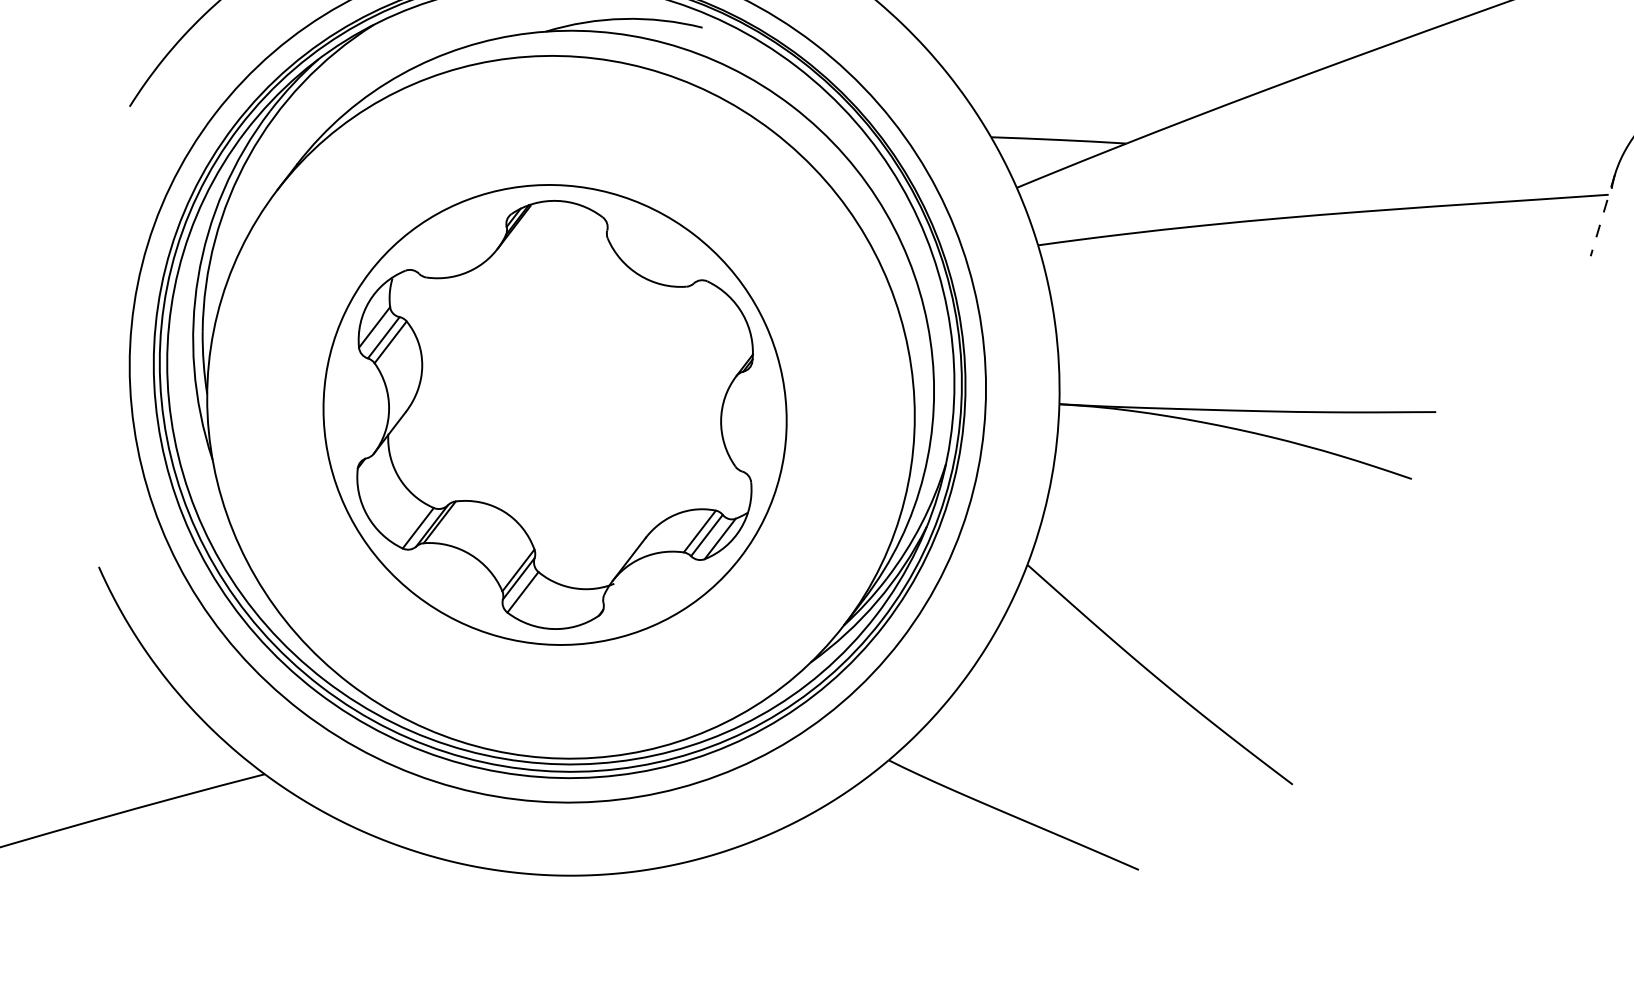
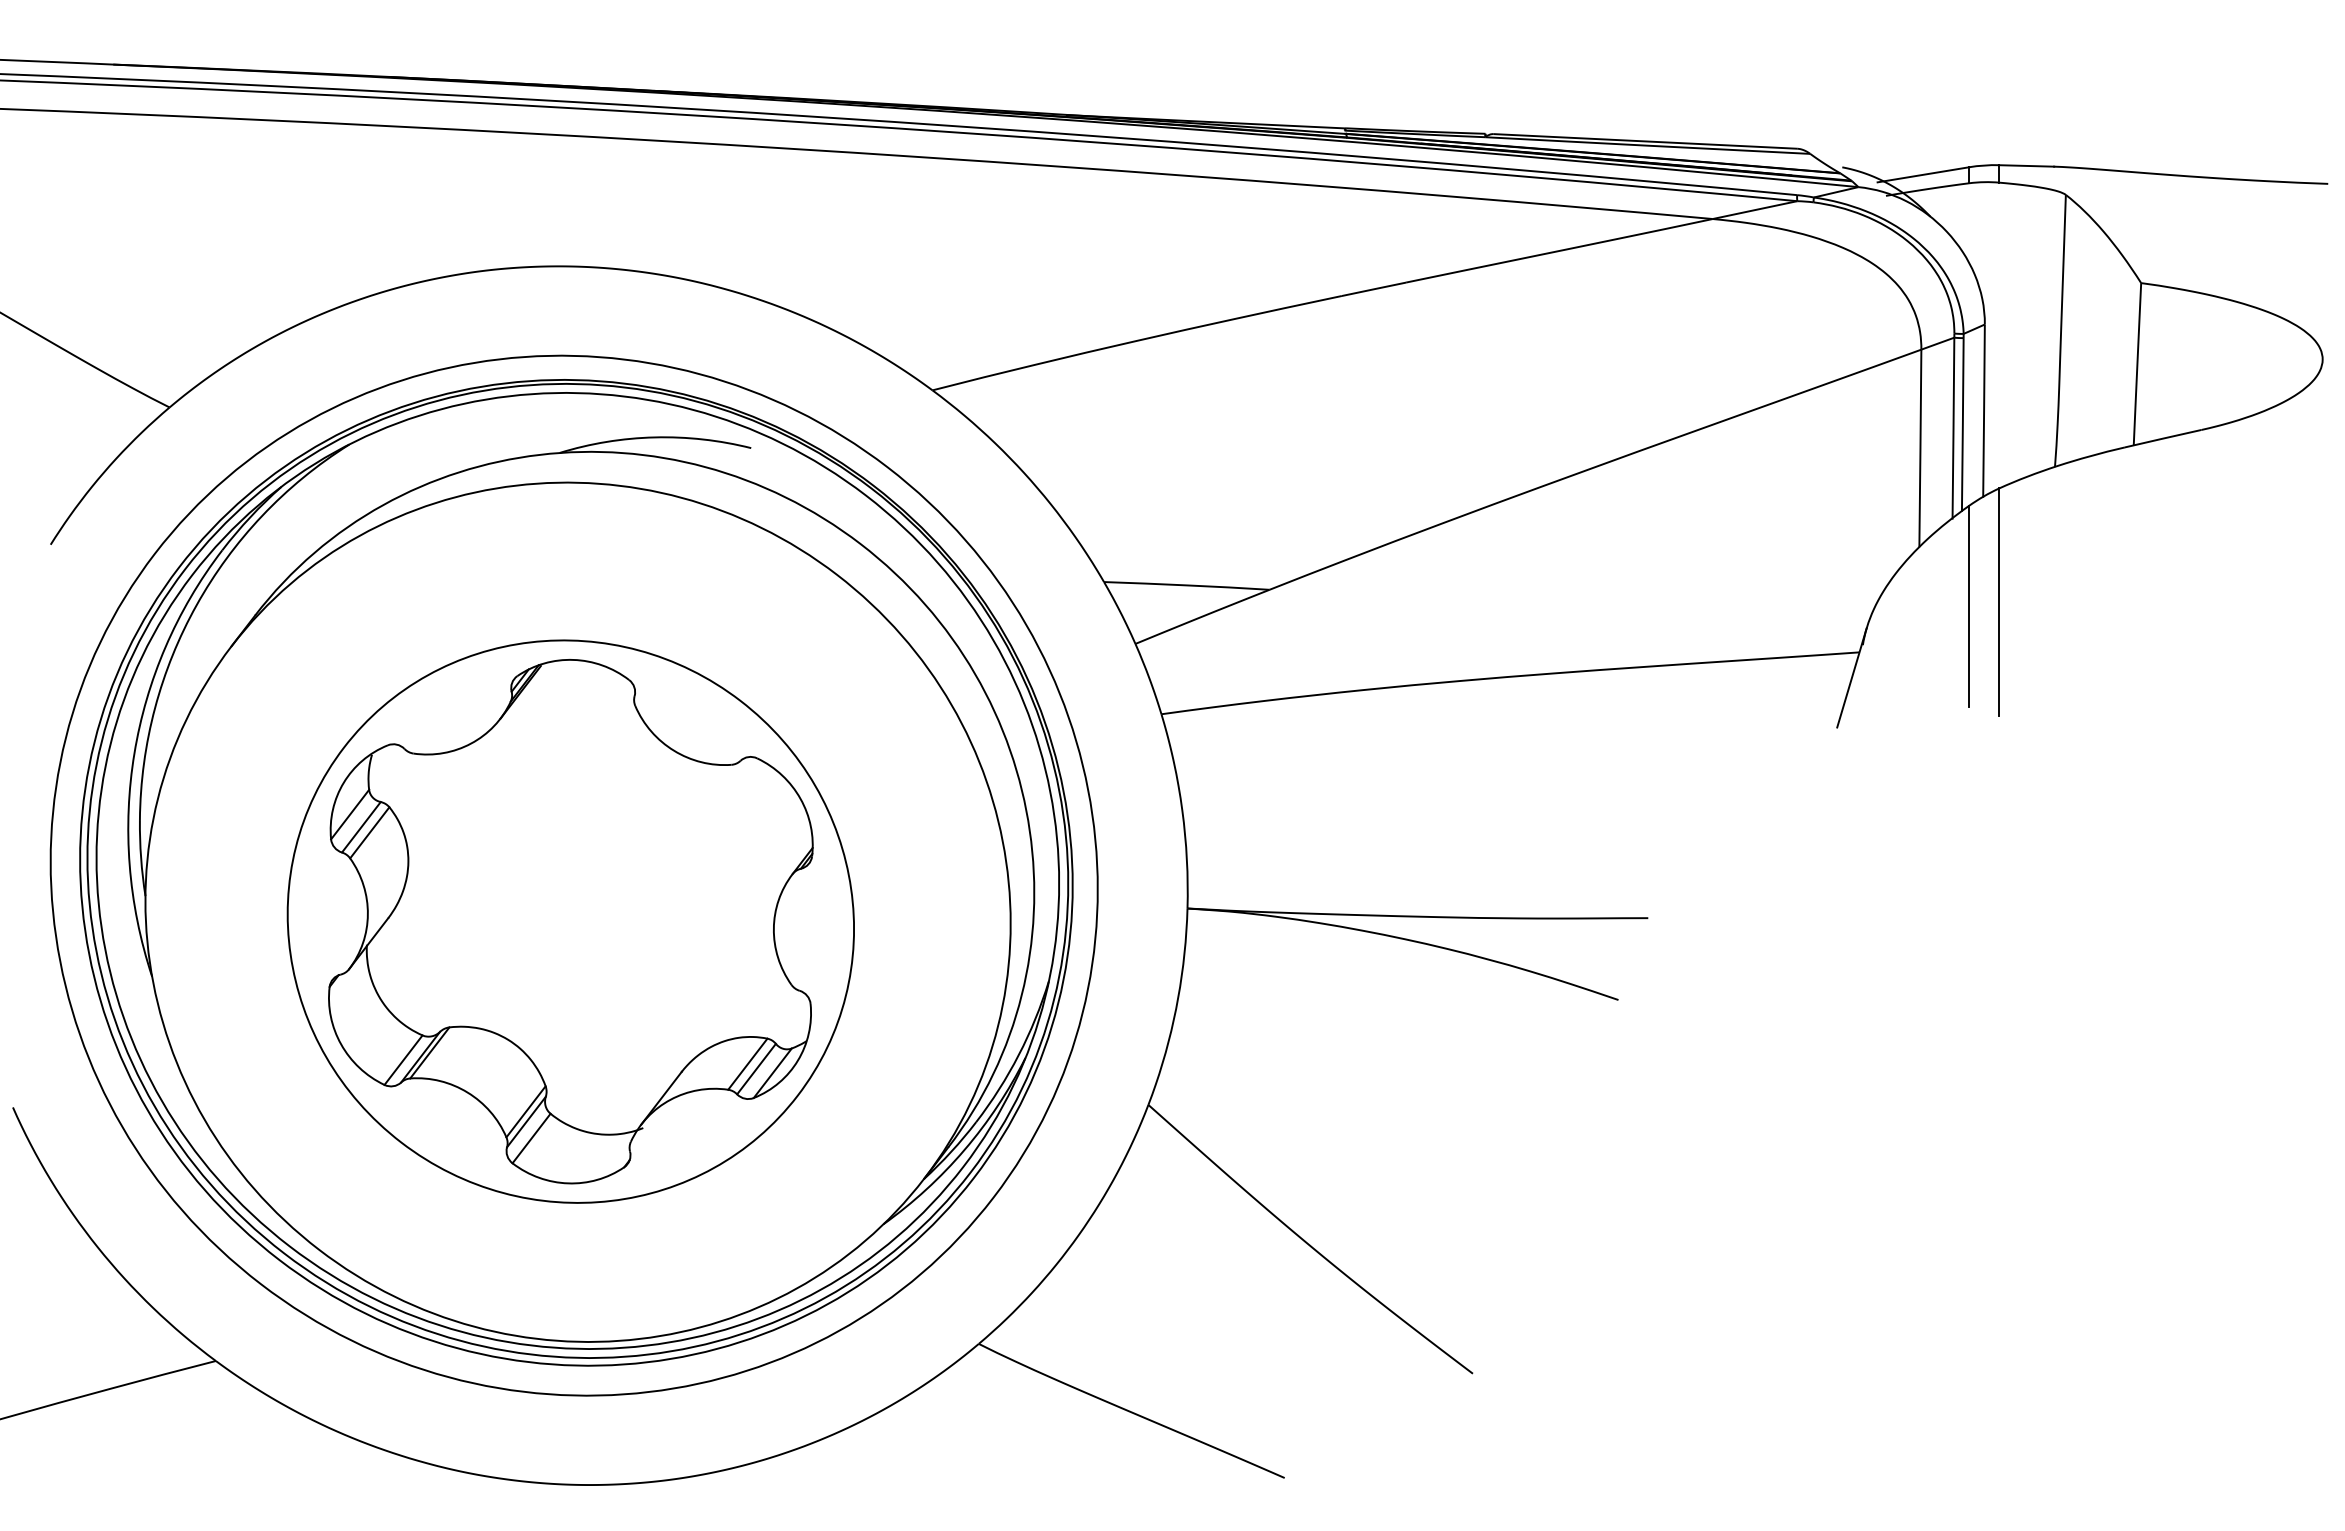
line: (1602, 215) -> (1851, 677), dashed -> solid

